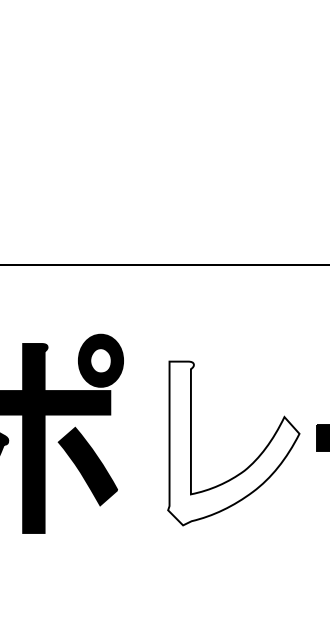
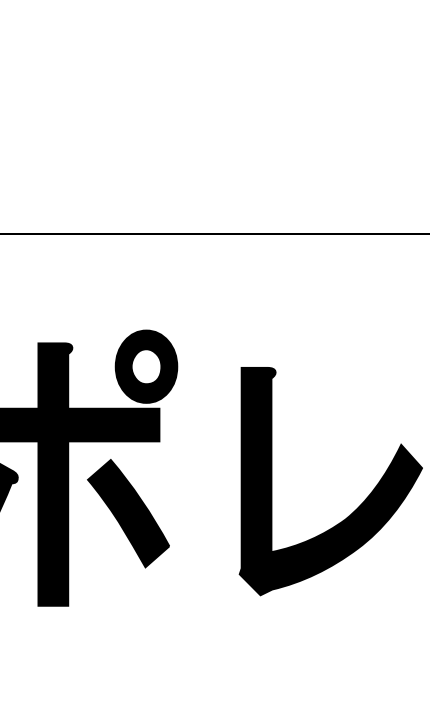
fill: (233, 443) -> (330, 481), added

